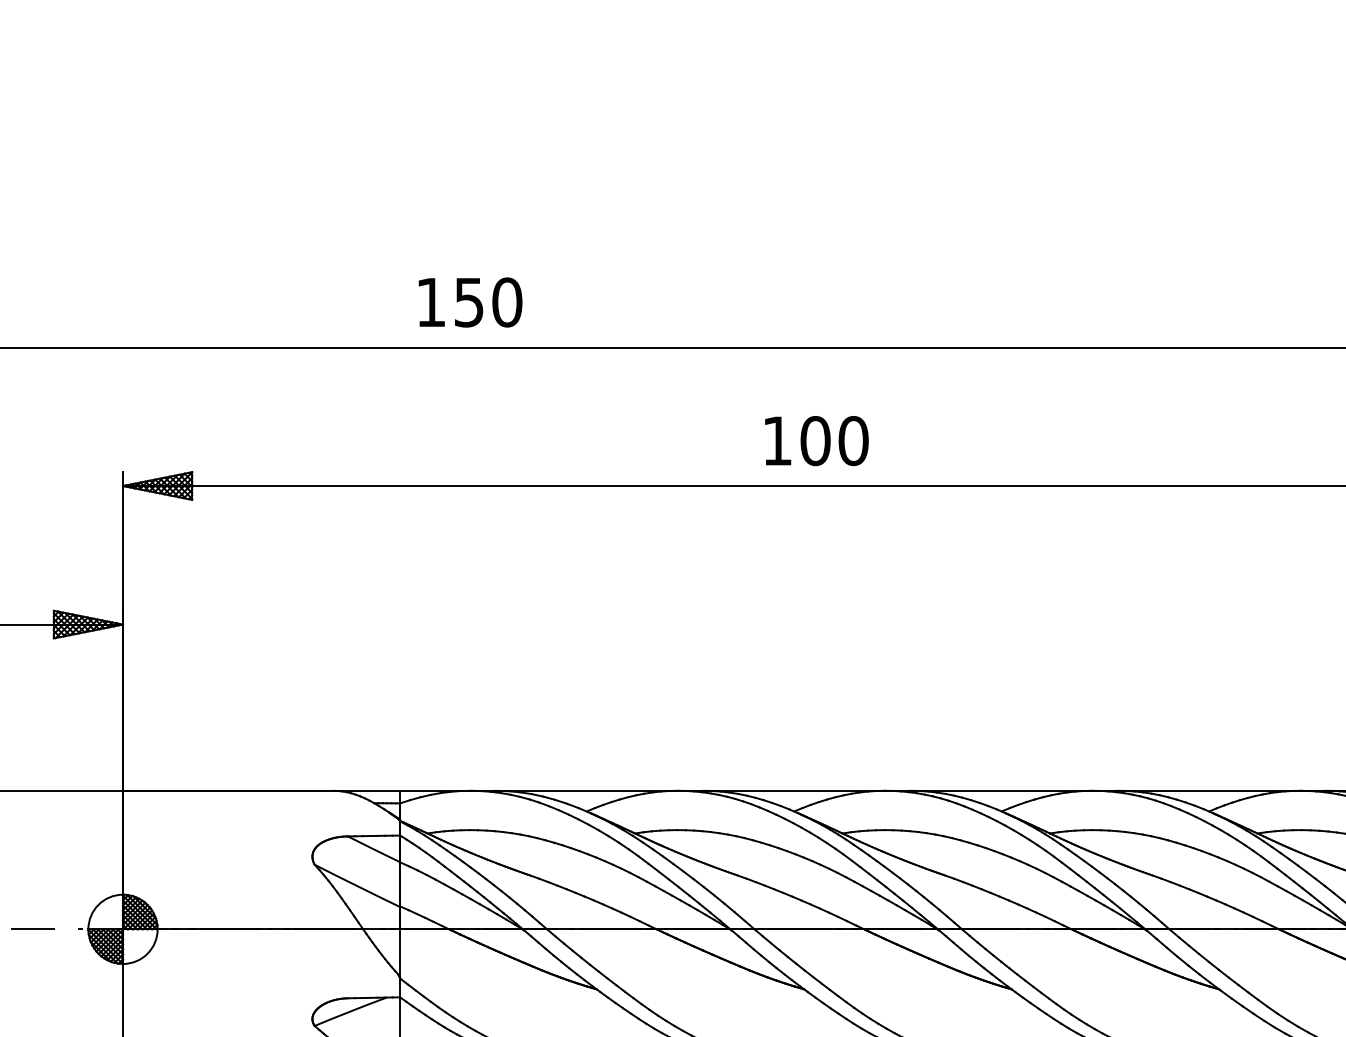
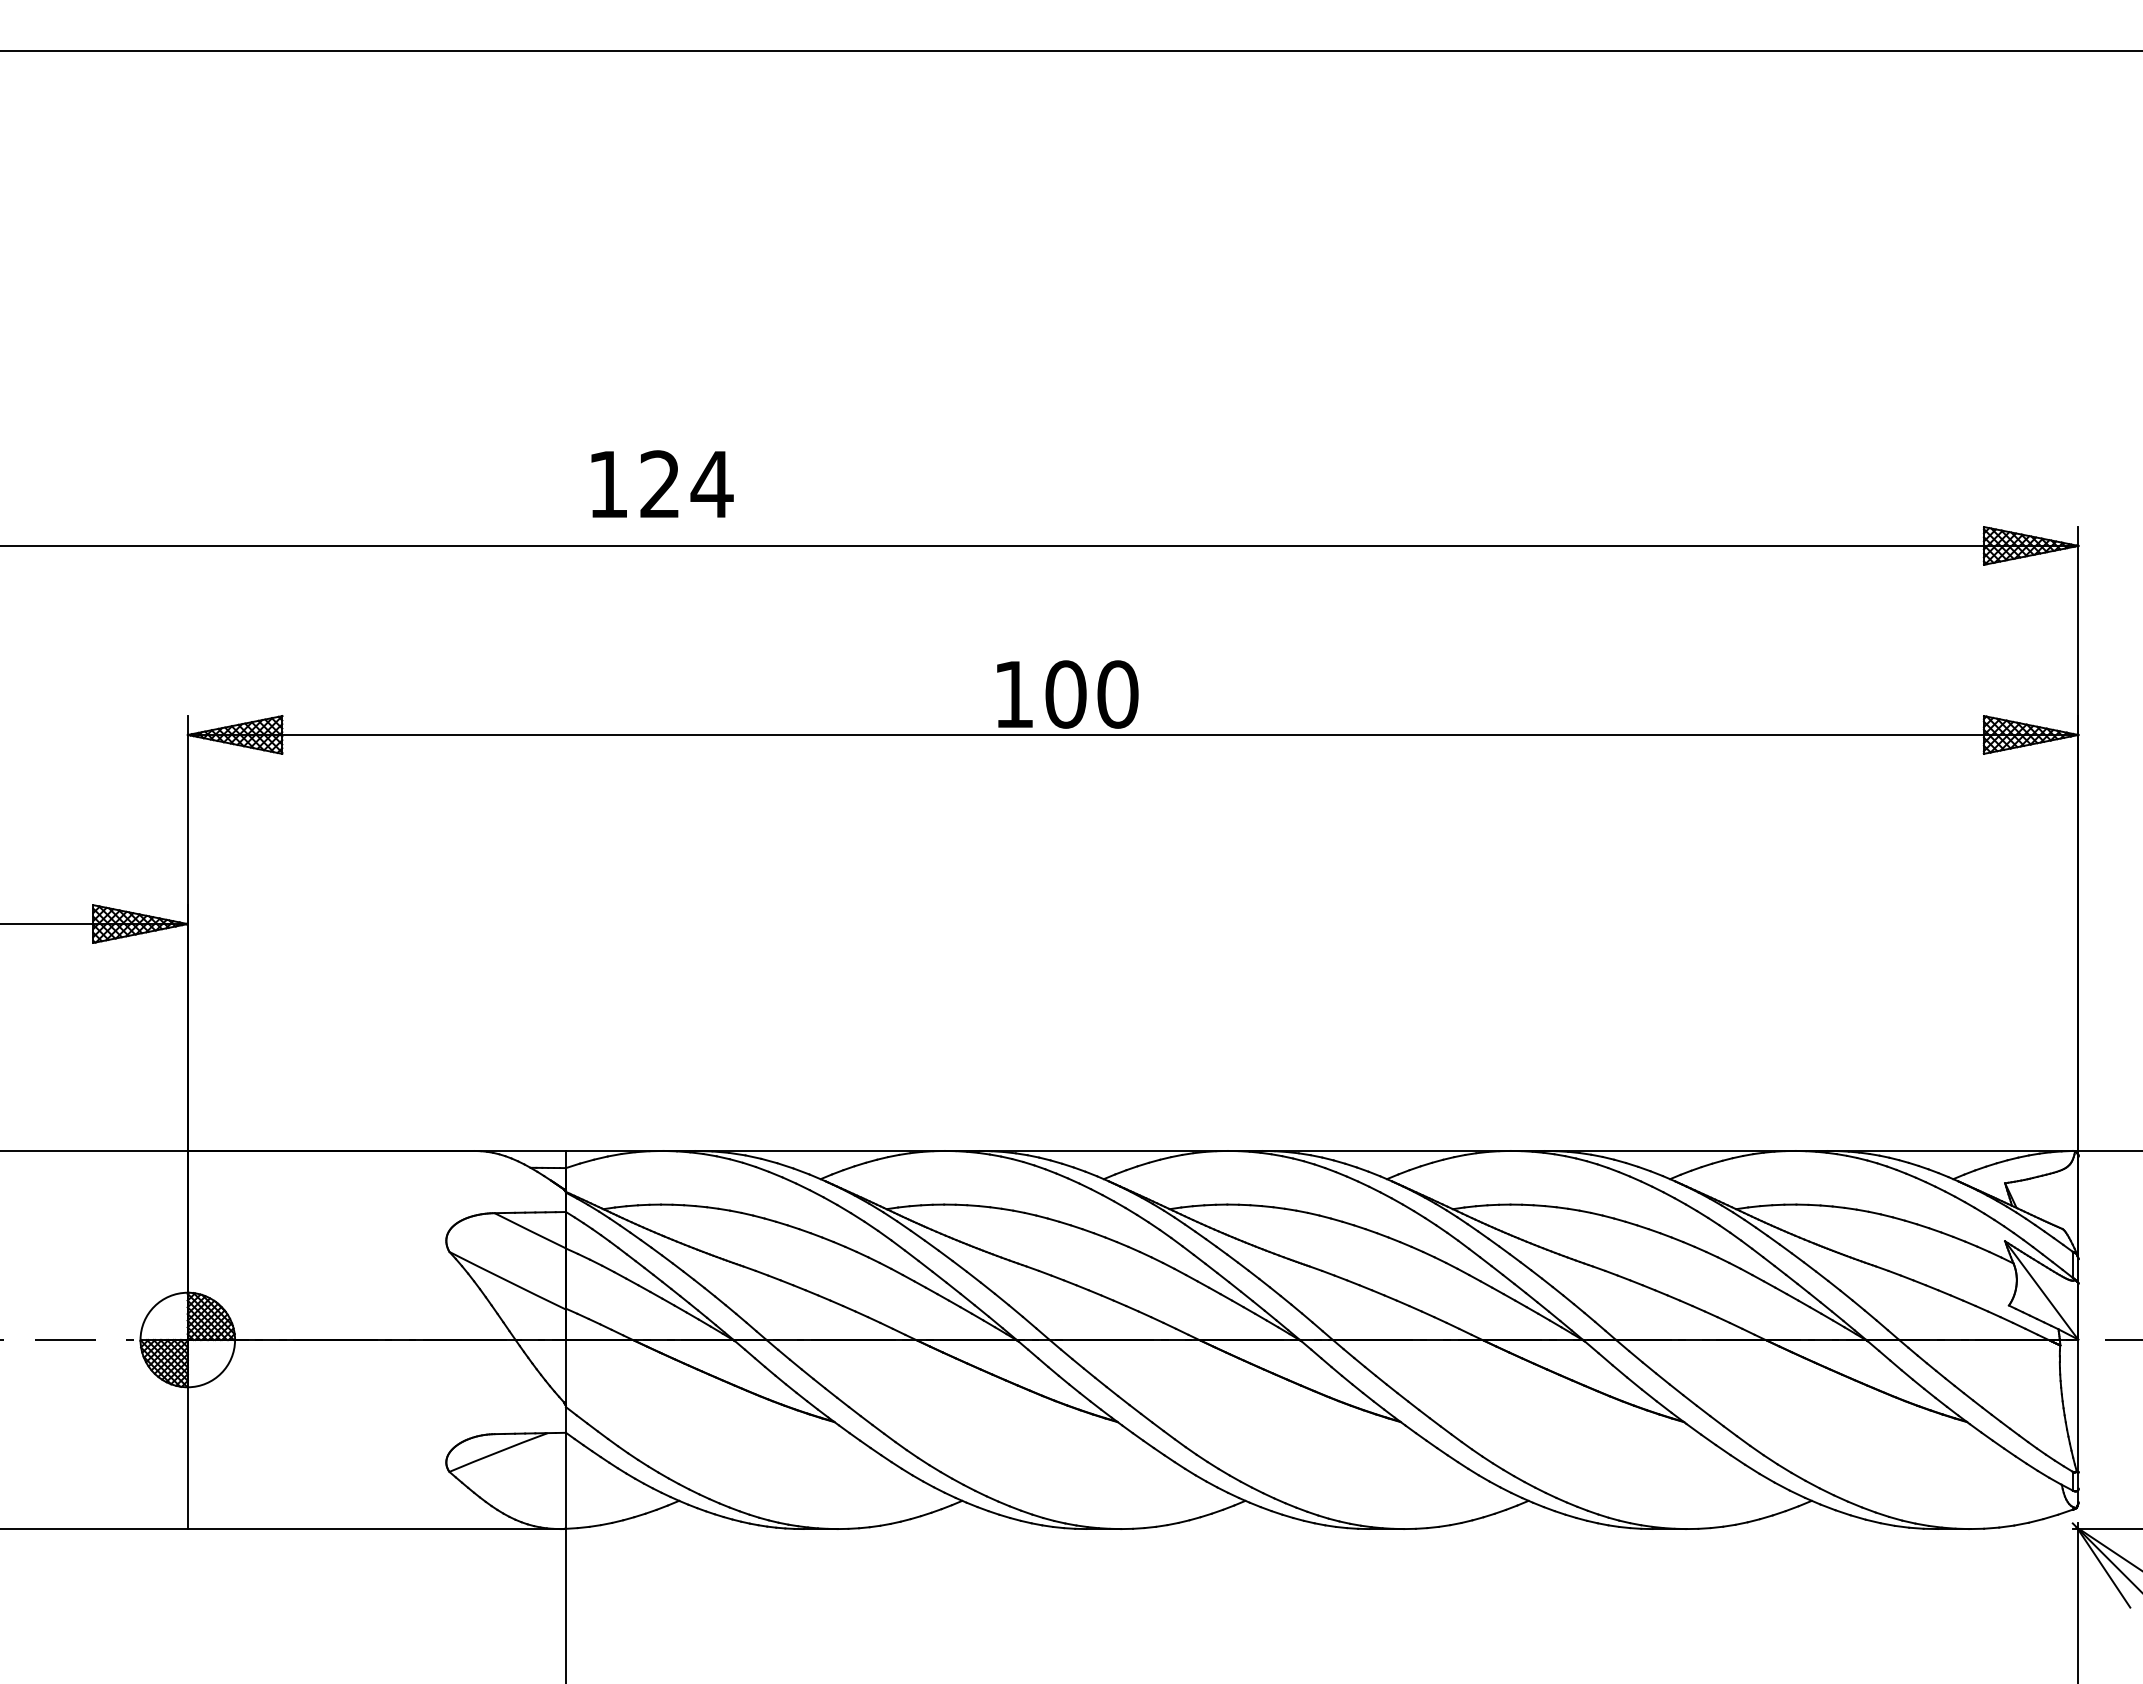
text: (488, 302) -> (686, 484), 150 -> 124
text: (816, 440) -> (1067, 694), moved

